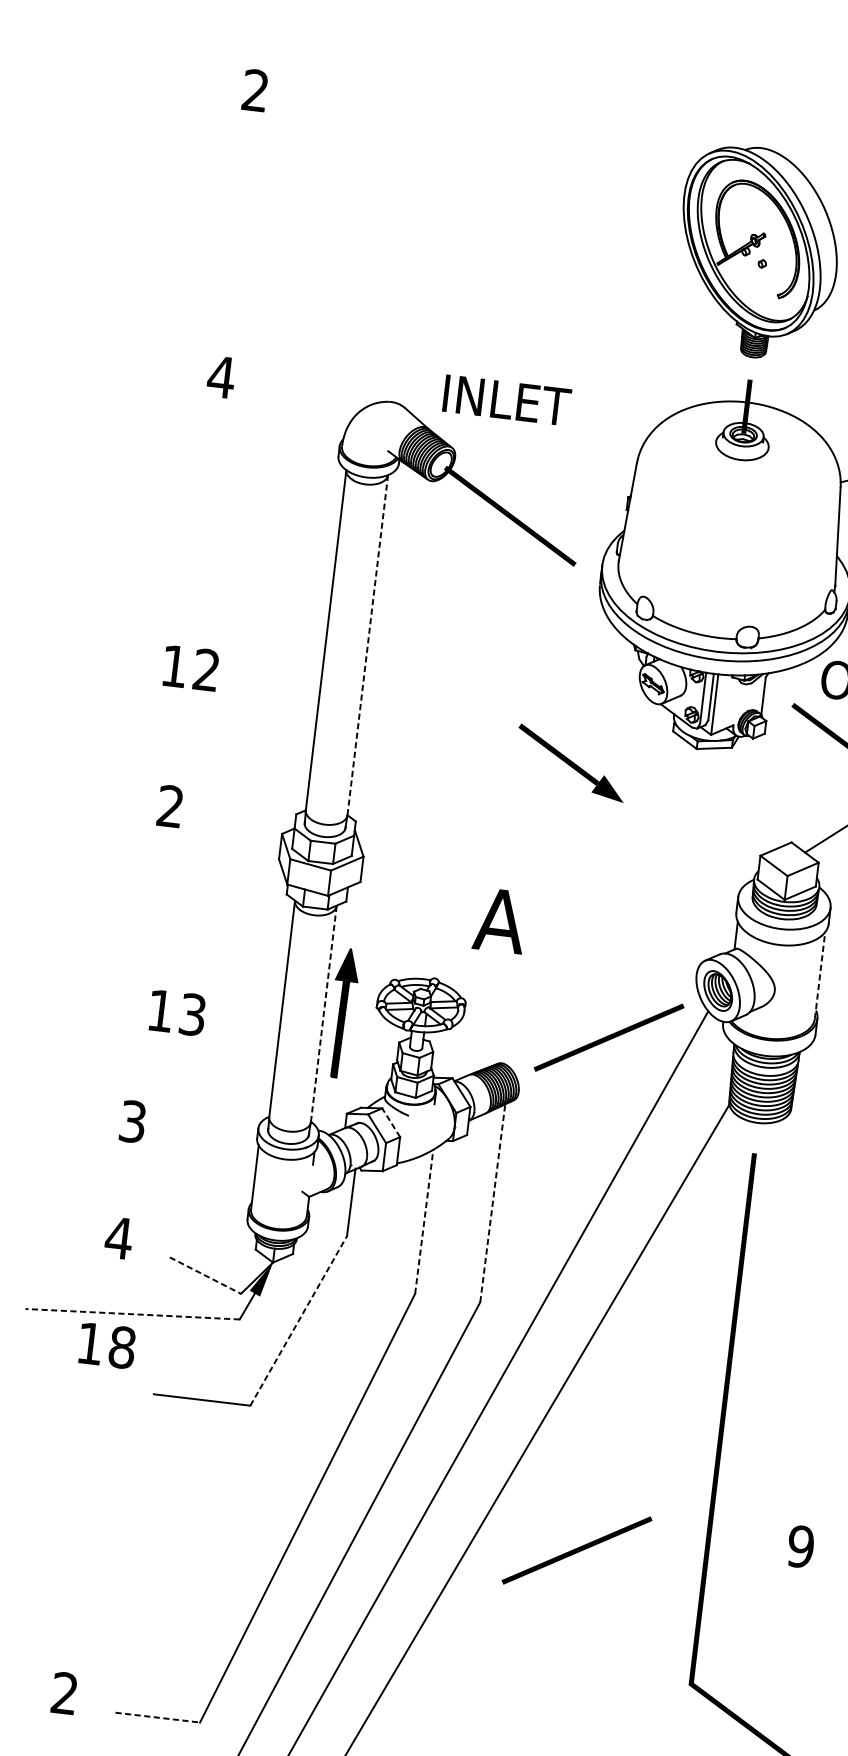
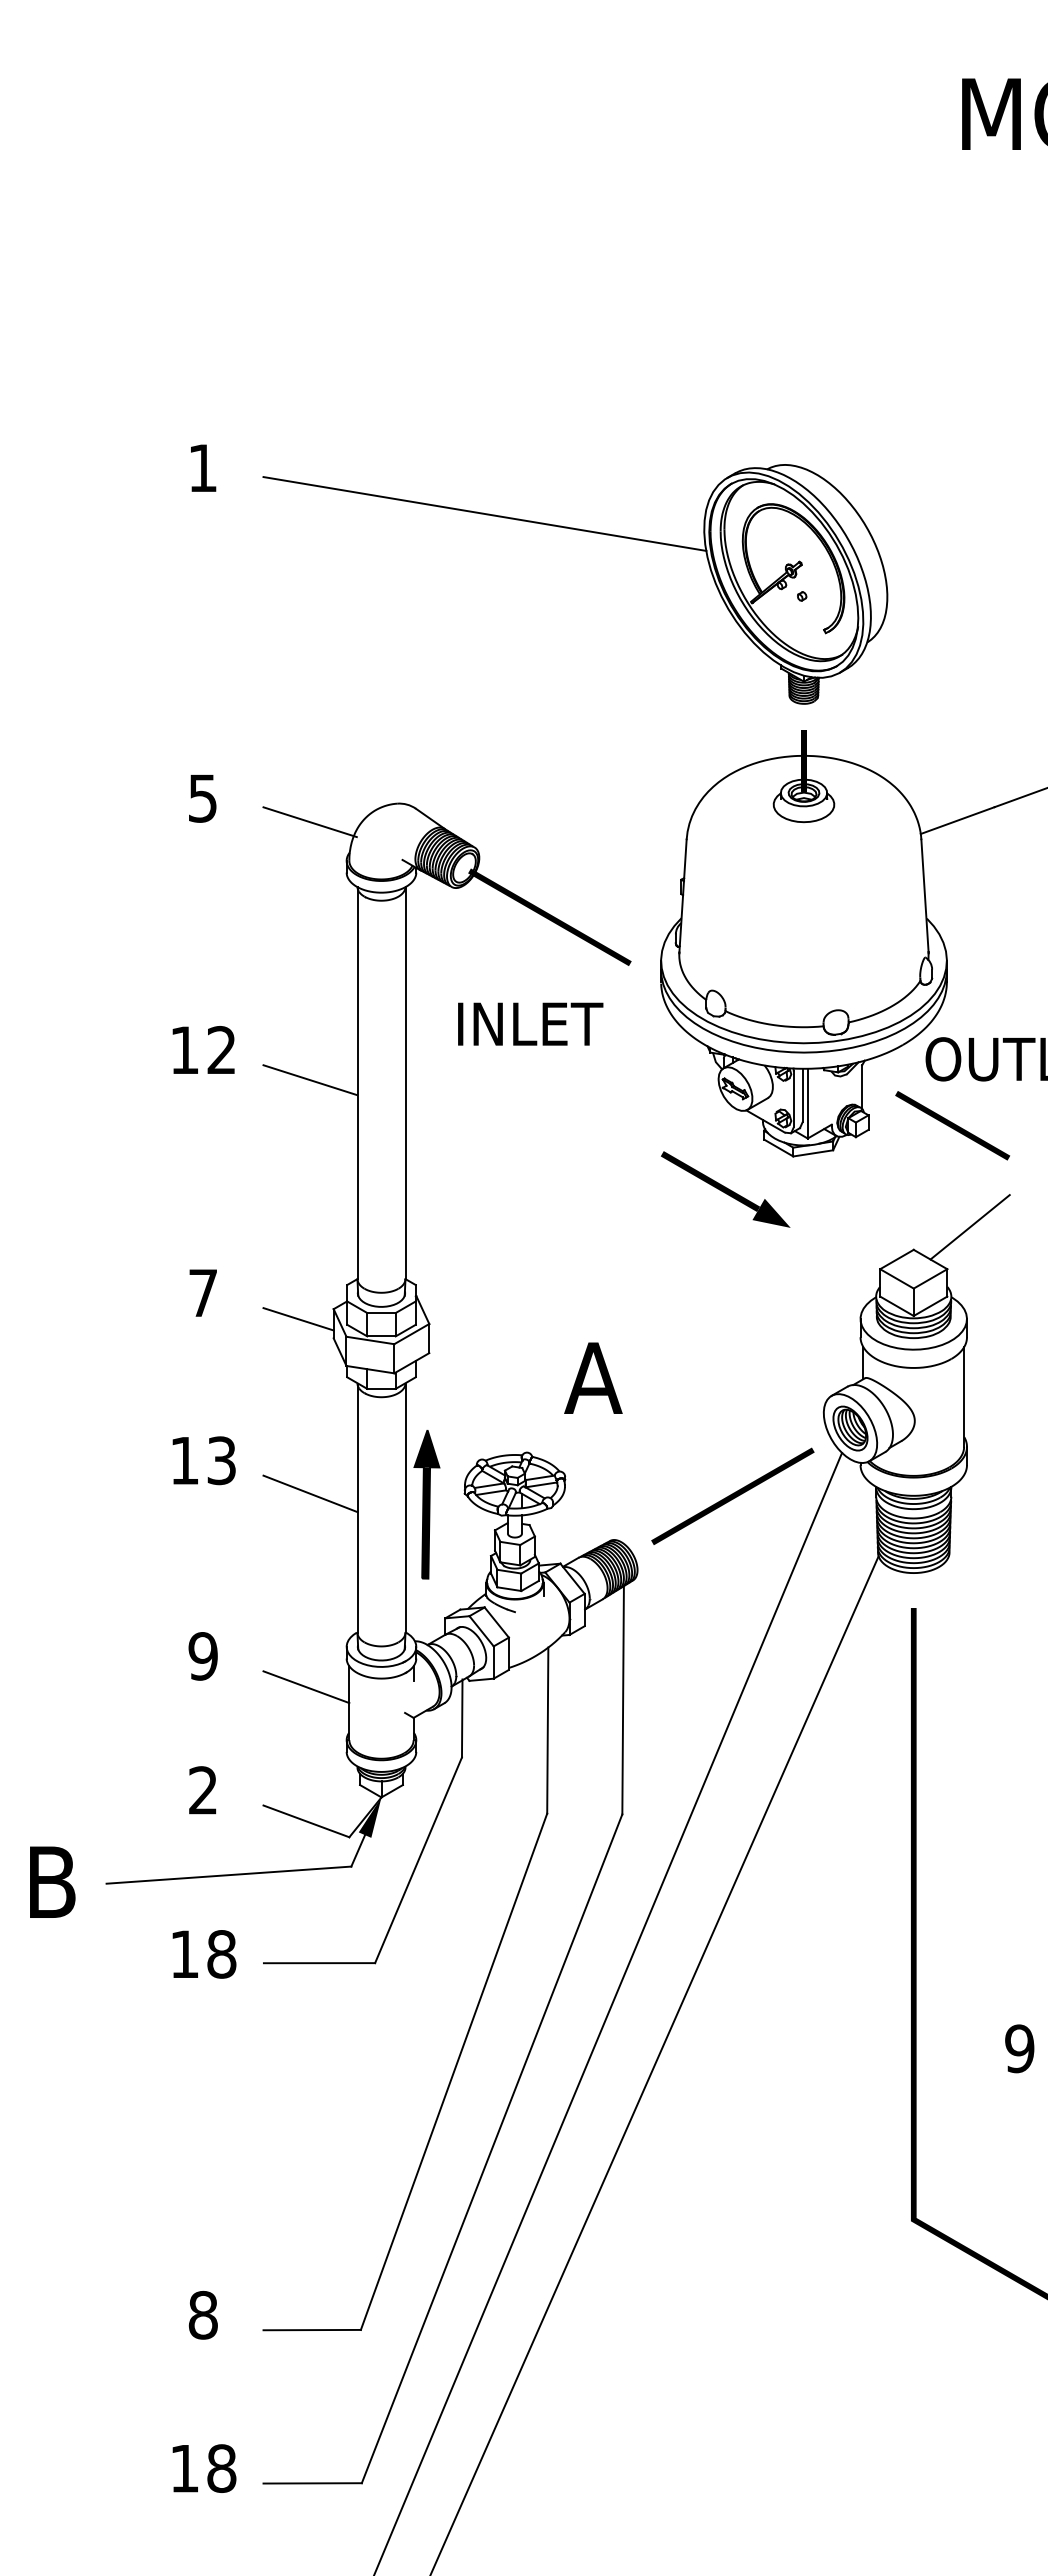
text: (255, 90) -> (202, 467), 2 -> 1
line: (495, 159) -> (484, 513), added
text: (221, 377) -> (202, 798), 4 -> 5
text: (507, 399) -> (530, 1023), moved
line: (311, 409) -> (309, 822), added
line: (284, 633) -> (309, 1080), added
line: (367, 645) -> (405, 1083), dashed -> solid
text: (190, 667) -> (203, 1049), moved
part: (571, 763) -> (725, 1189), moved
text: (169, 805) -> (202, 1292), 2 -> 7
line: (250, 839) -> (298, 1319), added
line: (820, 974) -> (964, 1396), dashed -> solid
line: (242, 991) -> (310, 1493), added
text: (176, 1012) -> (203, 1460), moved
line: (323, 1013) -> (405, 1507), dashed -> solid
text: (132, 1121) -> (202, 1656), 3 -> 9
line: (390, 1122) -> (496, 1622), dashed -> solid
line: (219, 1159) -> (306, 1687), added
line: (493, 1202) -> (623, 1699), dashed -> solid
line: (424, 1221) -> (547, 1730), dashed -> solid
text: (118, 1238) -> (202, 1790), 4 -> 2
line: (205, 1275) -> (306, 1821), dashed -> solid
line: (132, 1314) -> (228, 1875), dashed -> solid
line: (298, 1321) -> (418, 1860), dashed -> solid
text: (107, 1345) -> (204, 1954), moved
line: (576, 1549) -> (765, 2082), removed
text: (64, 1692) -> (202, 2314), 2 -> 8
line: (158, 1718) -> (312, 2330), dashed -> solid

